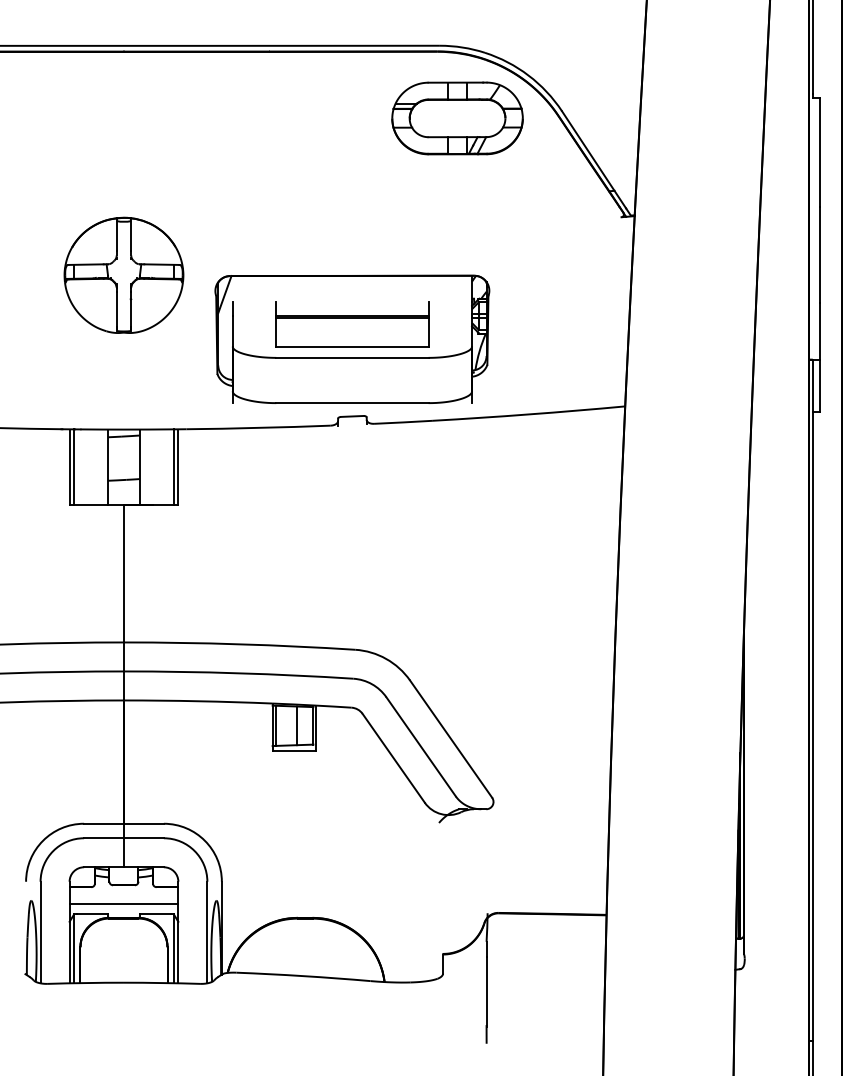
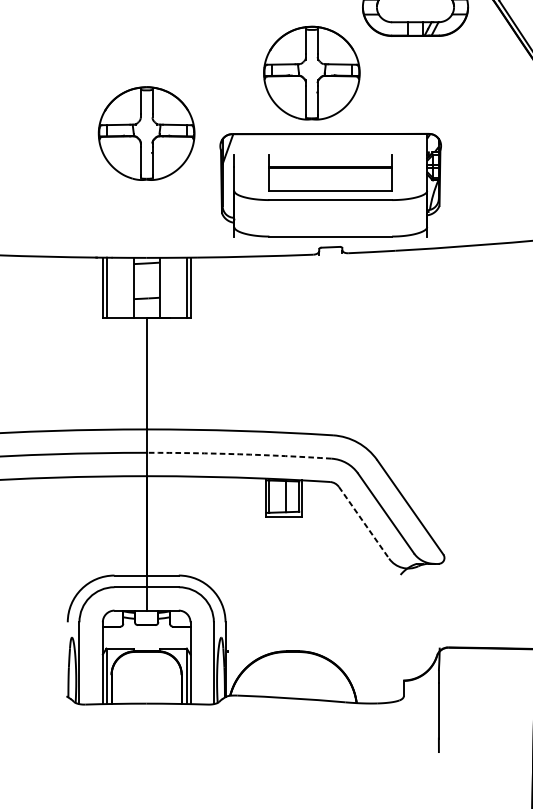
part: (328, 199) -> (311, 72), added
arc: (238, 673) -> (238, 454), solid -> dashed
line: (394, 758) -> (364, 522), solid -> dashed
line: (123, 903) -> (146, 639), removed

